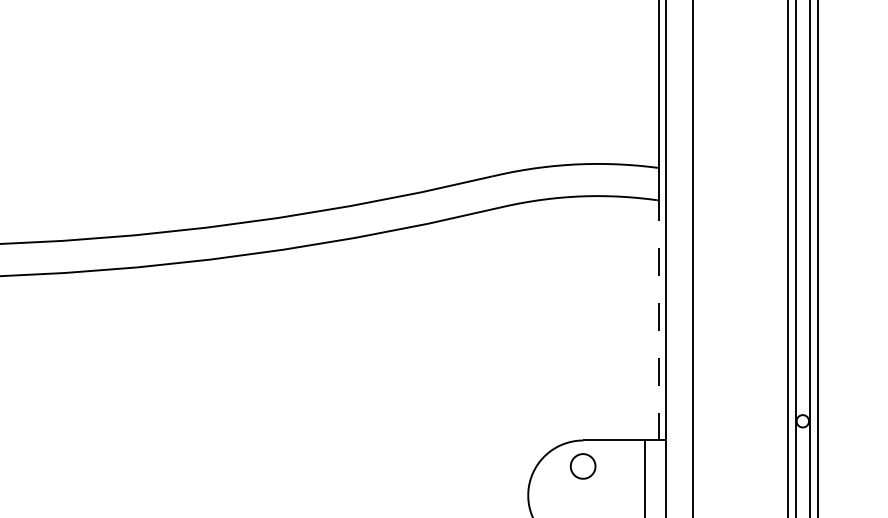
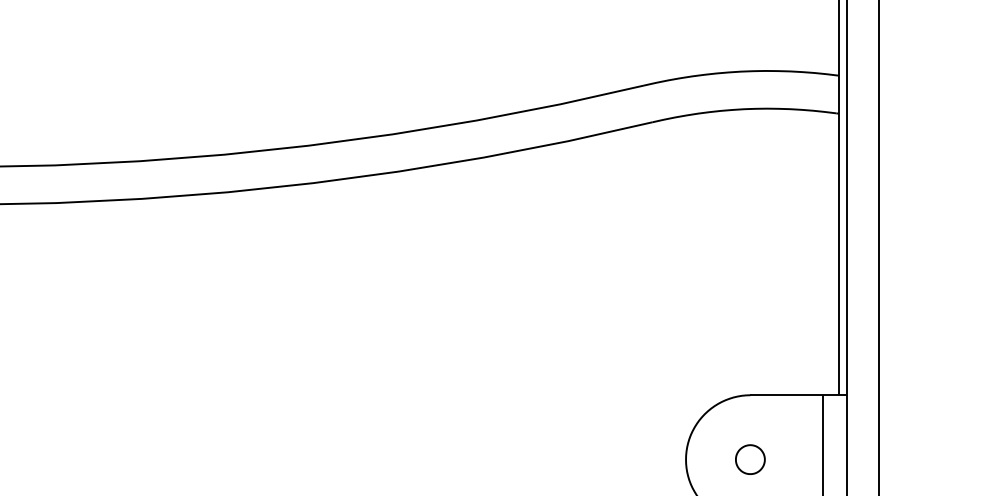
line: (658, 319) -> (838, 253), dashed -> solid
part: (582, 466) -> (749, 459), moved

